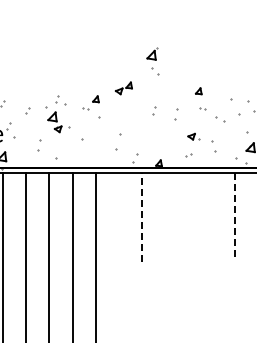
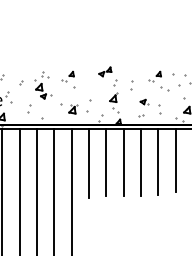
part: (152, 61) -> (113, 103), moved
part: (123, 88) -> (104, 72), moved
part: (198, 91) -> (158, 74), moved
part: (97, 146) -> (72, 109), added
line: (235, 214) -> (175, 160), dashed -> solid
line: (211, 216) -> (157, 161), added
line: (142, 217) -> (106, 162), dashed -> solid
line: (165, 217) -> (123, 162), added
line: (188, 217) -> (140, 162), added
line: (119, 219) -> (89, 163), added

